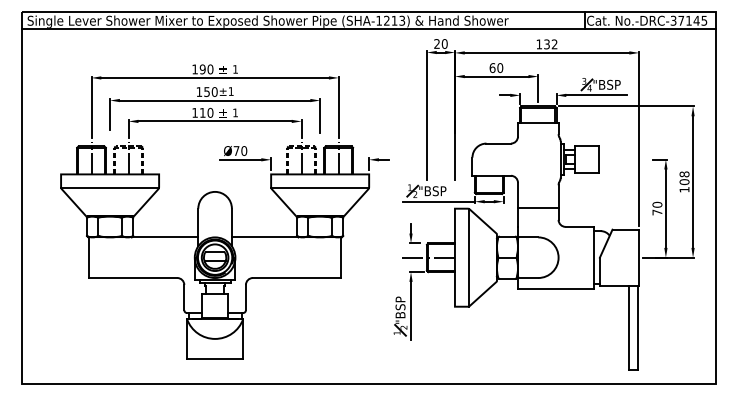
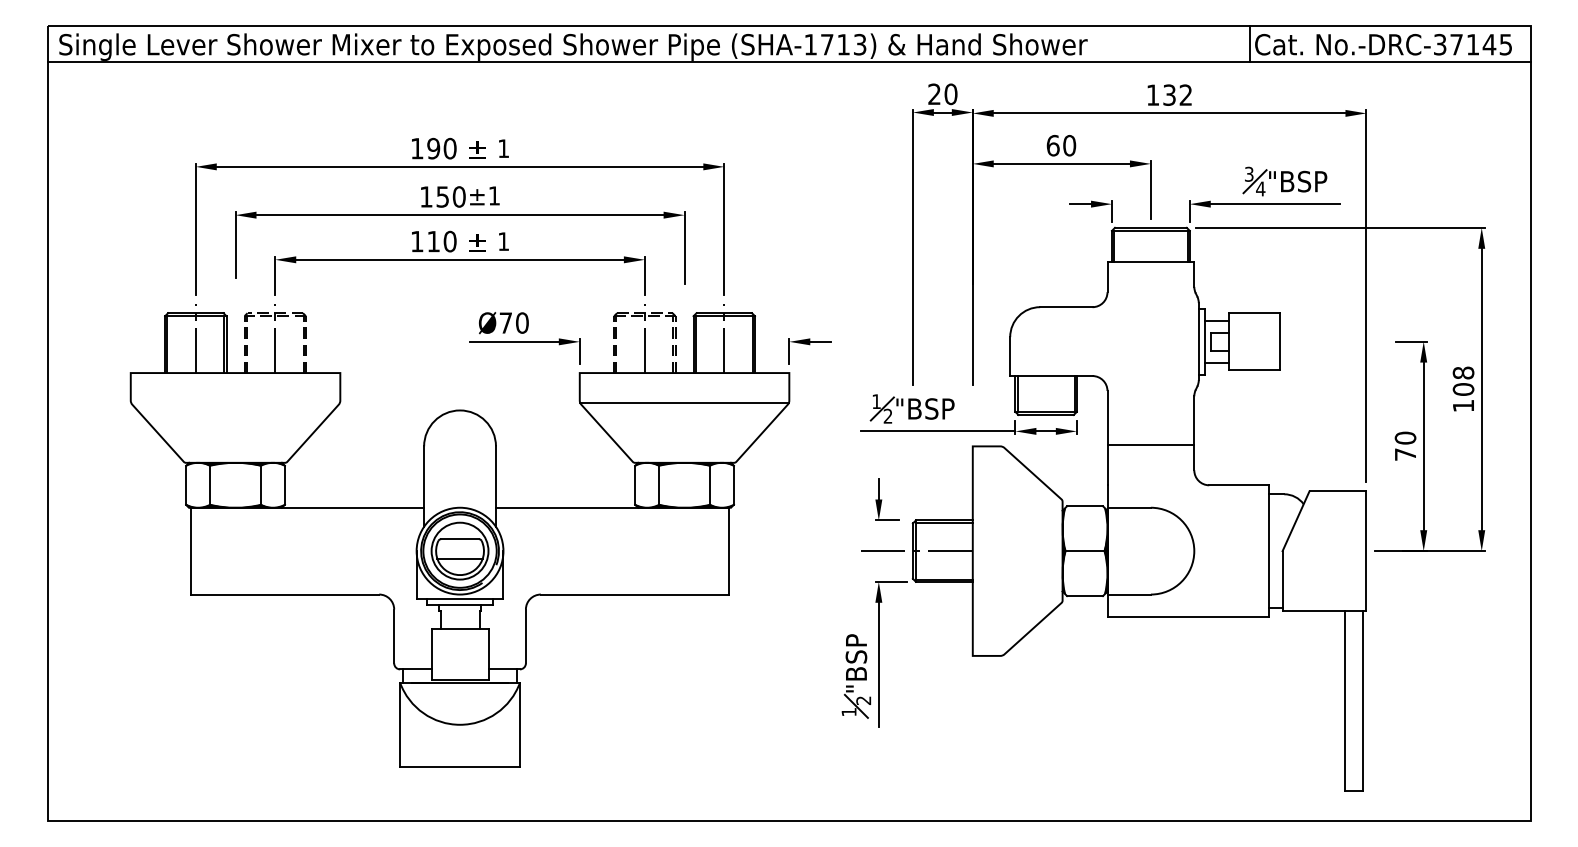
text: (386, 20) -> (826, 44), (SHA-1213) -> (SHA-1713)
line: (109, 188) -> (234, 403), removed
line: (468, 257) -> (1001, 550), removed

